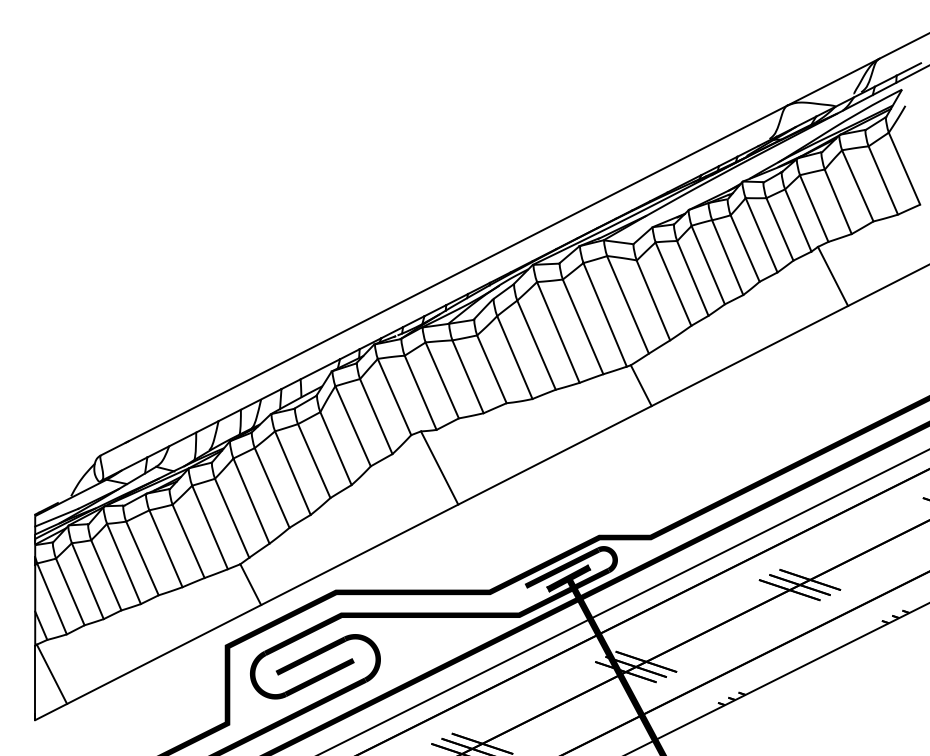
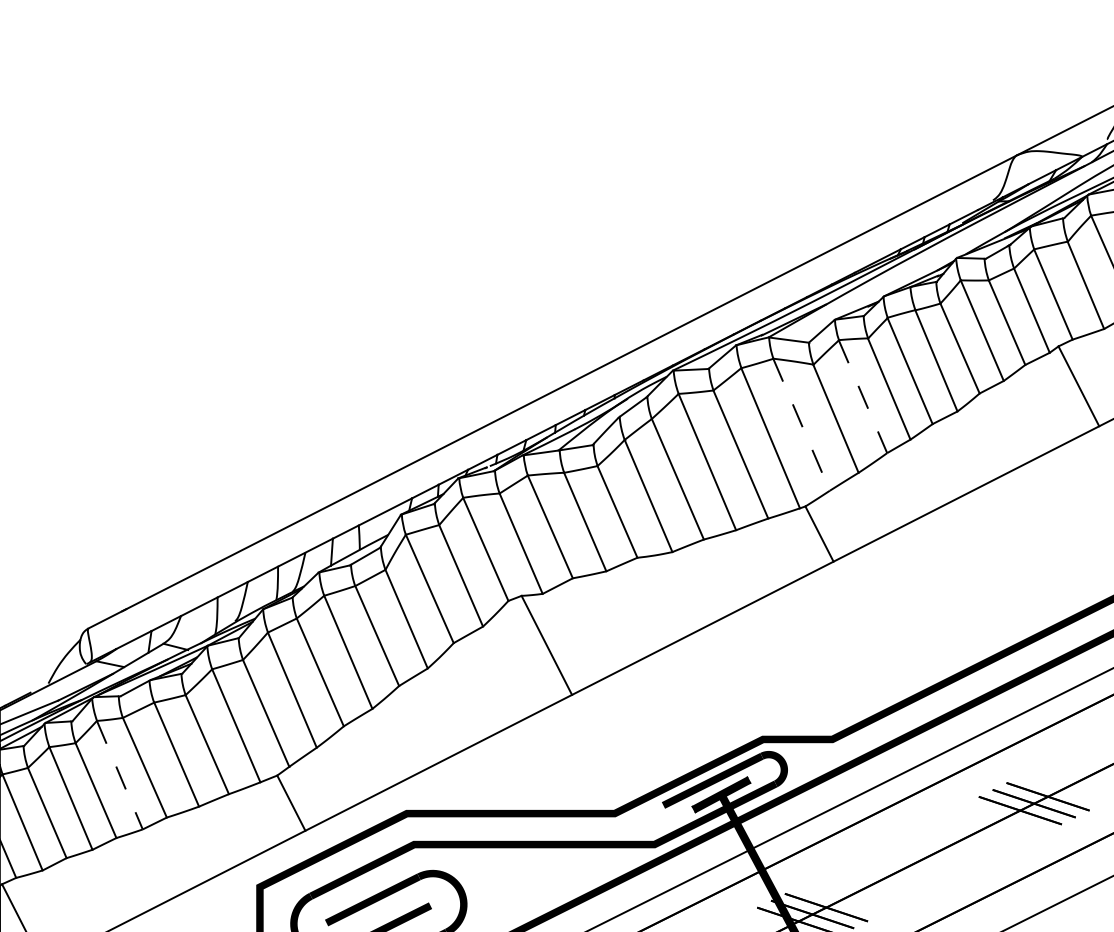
line: (673, 284) -> (863, 397), solid -> dashed
line: (628, 305) -> (802, 425), solid -> dashed
line: (123, 563) -> (119, 774), solid -> dashed

